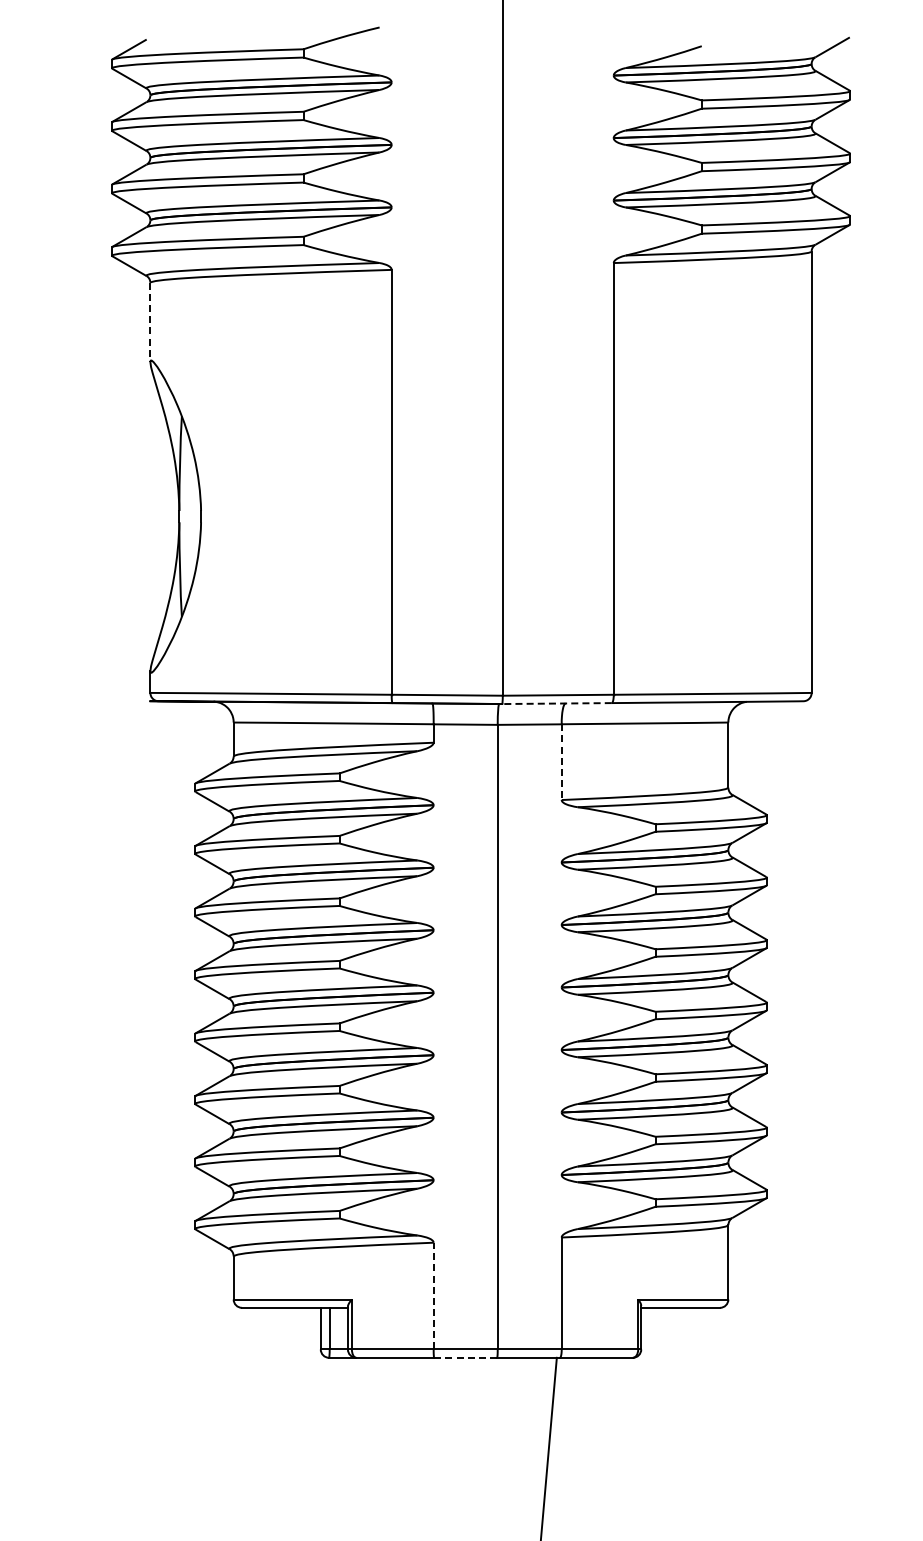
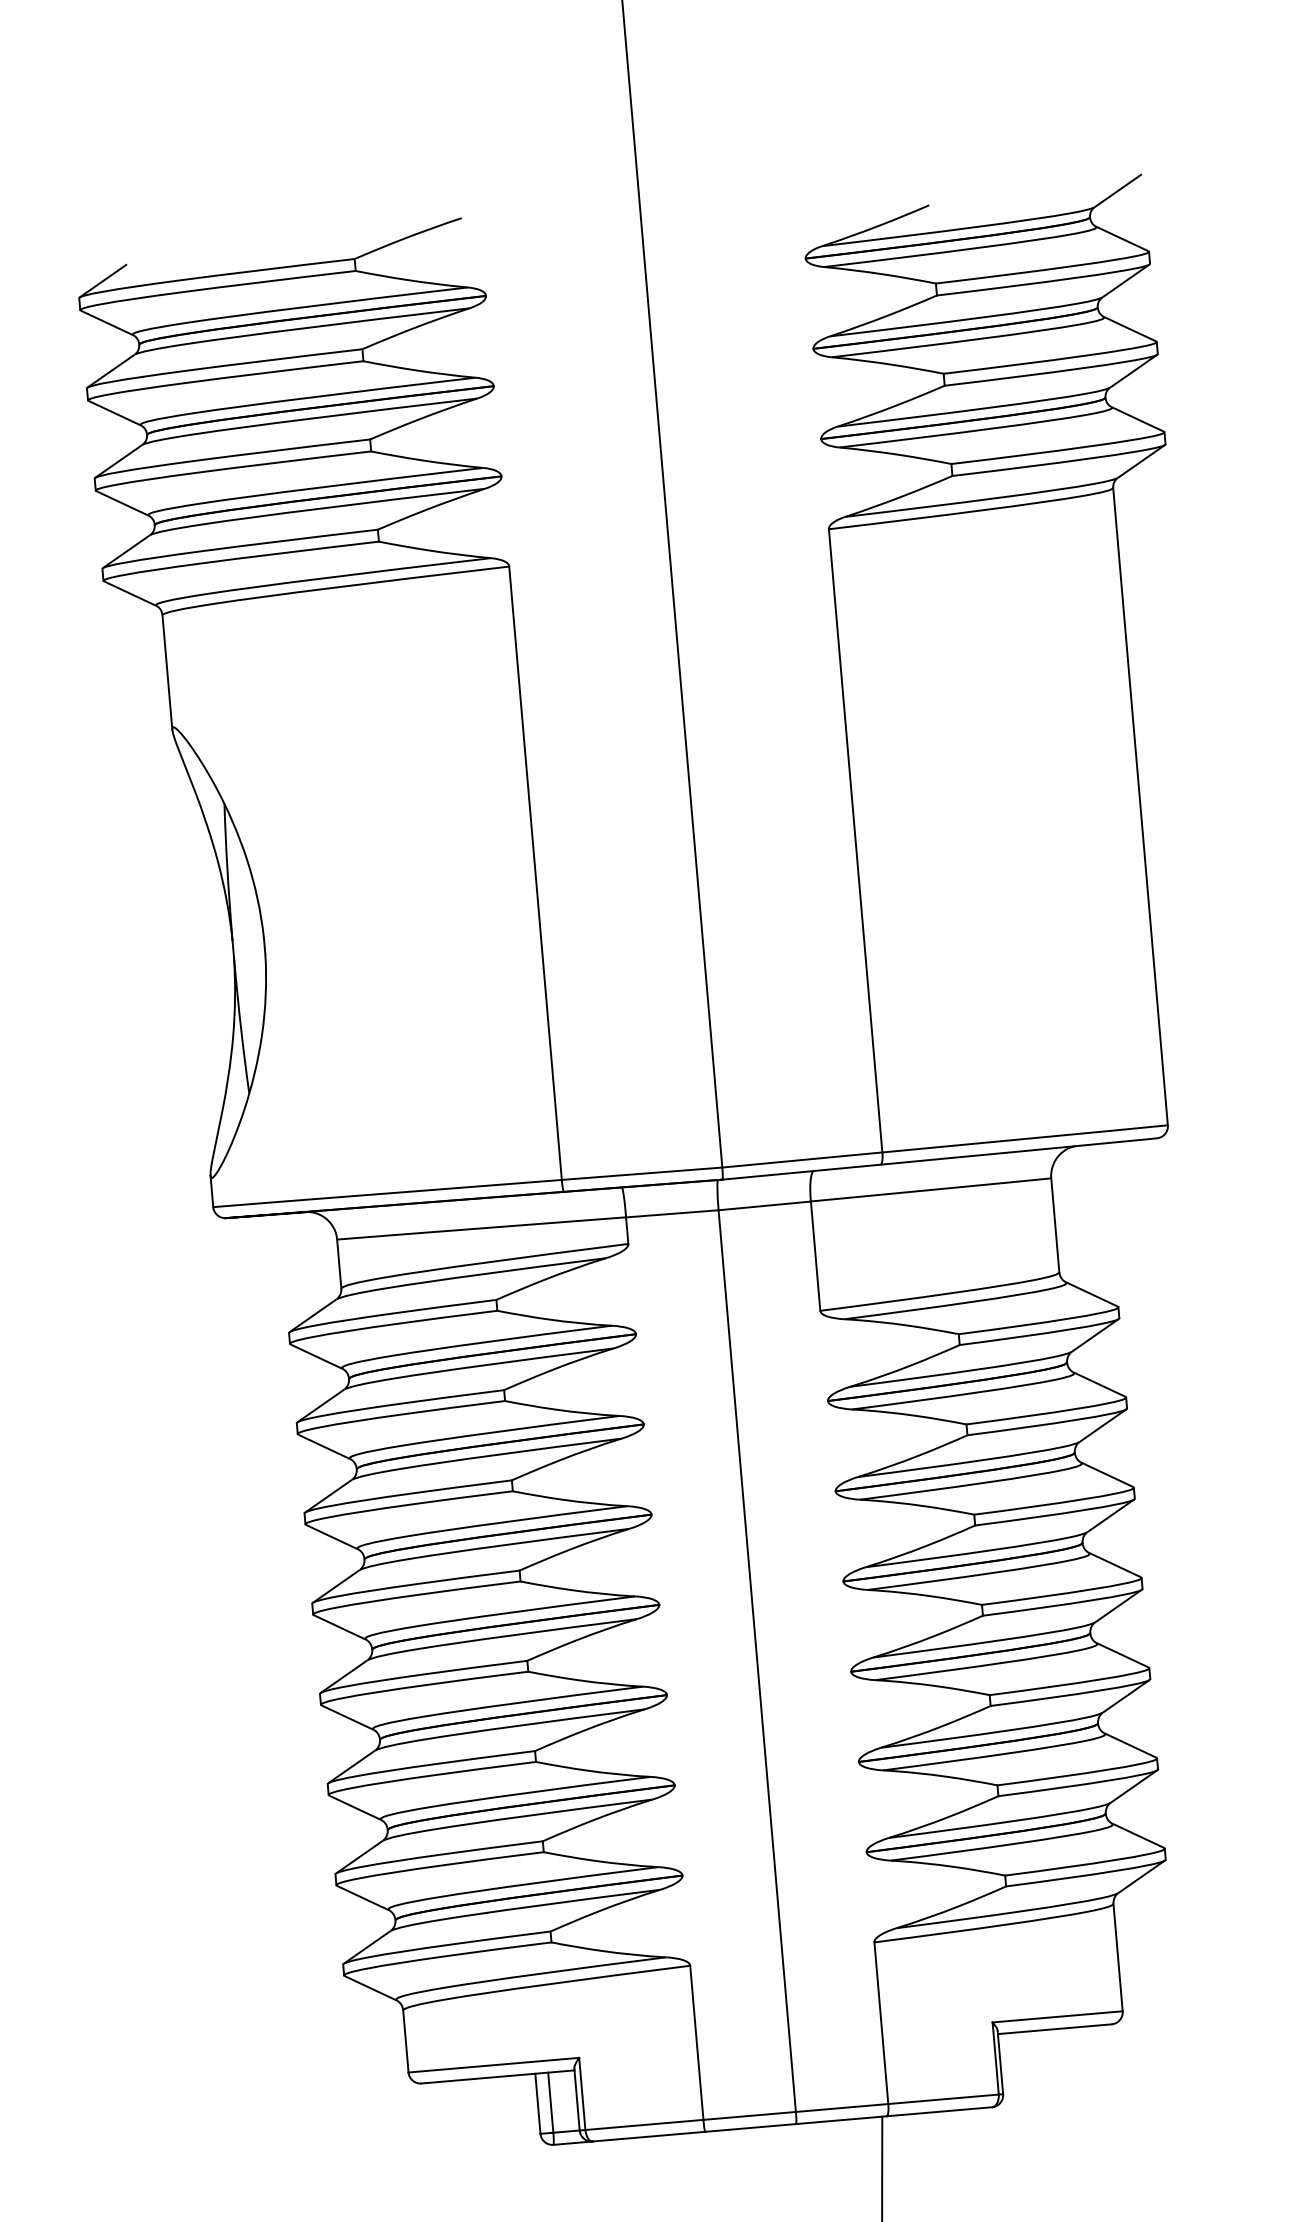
line: (150, 322) -> (167, 672), dashed -> solid
line: (556, 703) -> (800, 1172), dashed -> solid
line: (561, 762) -> (815, 1256), dashed -> solid
line: (433, 1295) -> (696, 2041), dashed -> solid
line: (466, 1357) -> (751, 2127), dashed -> solid

